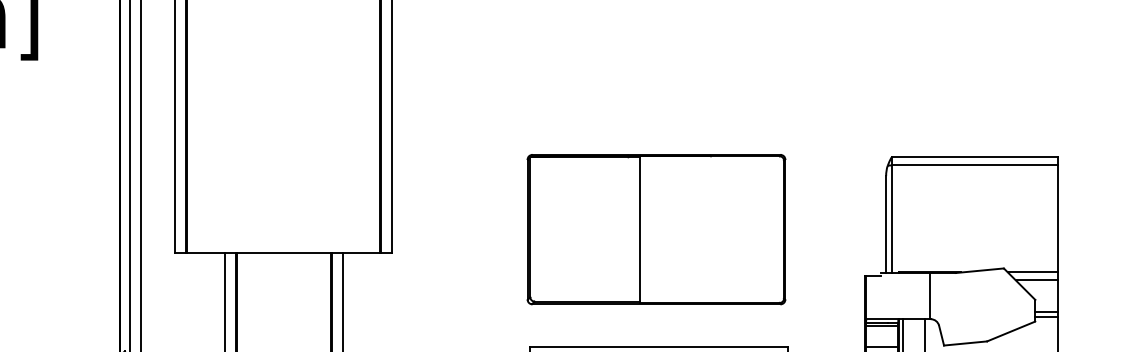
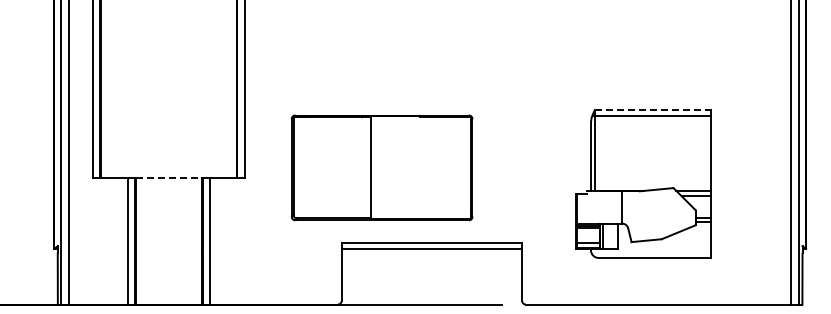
line: (975, 157) -> (653, 110), solid -> dashed
part: (655, 229) -> (381, 167), moved
line: (284, 253) -> (169, 177), solid -> dashed

